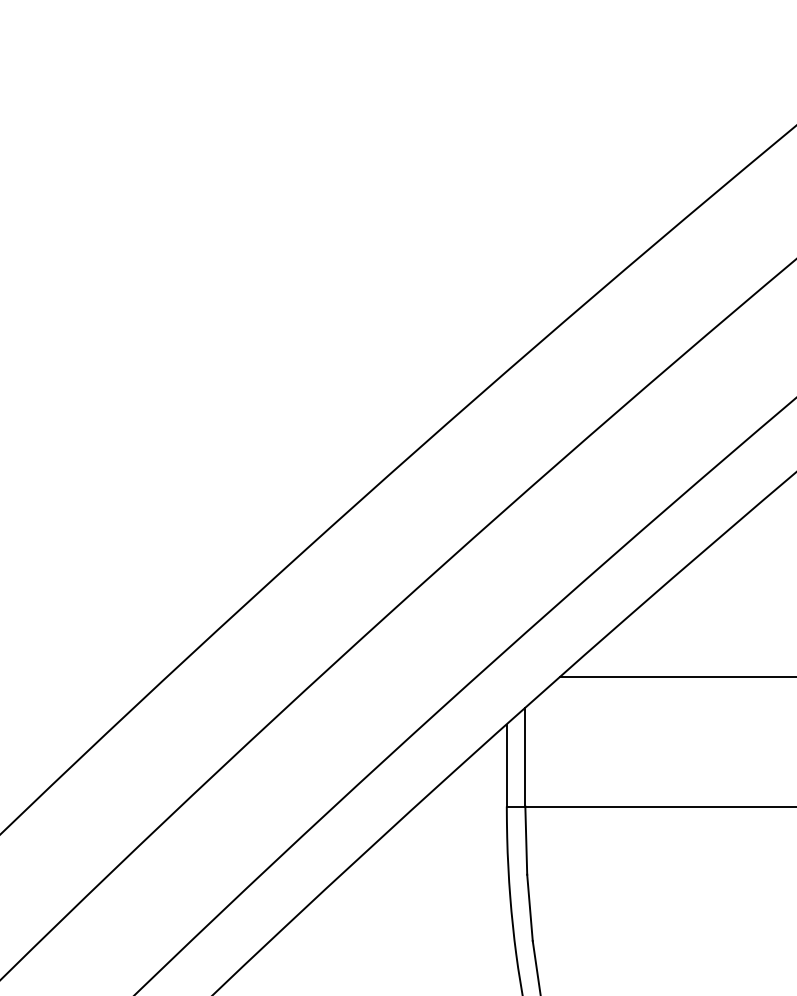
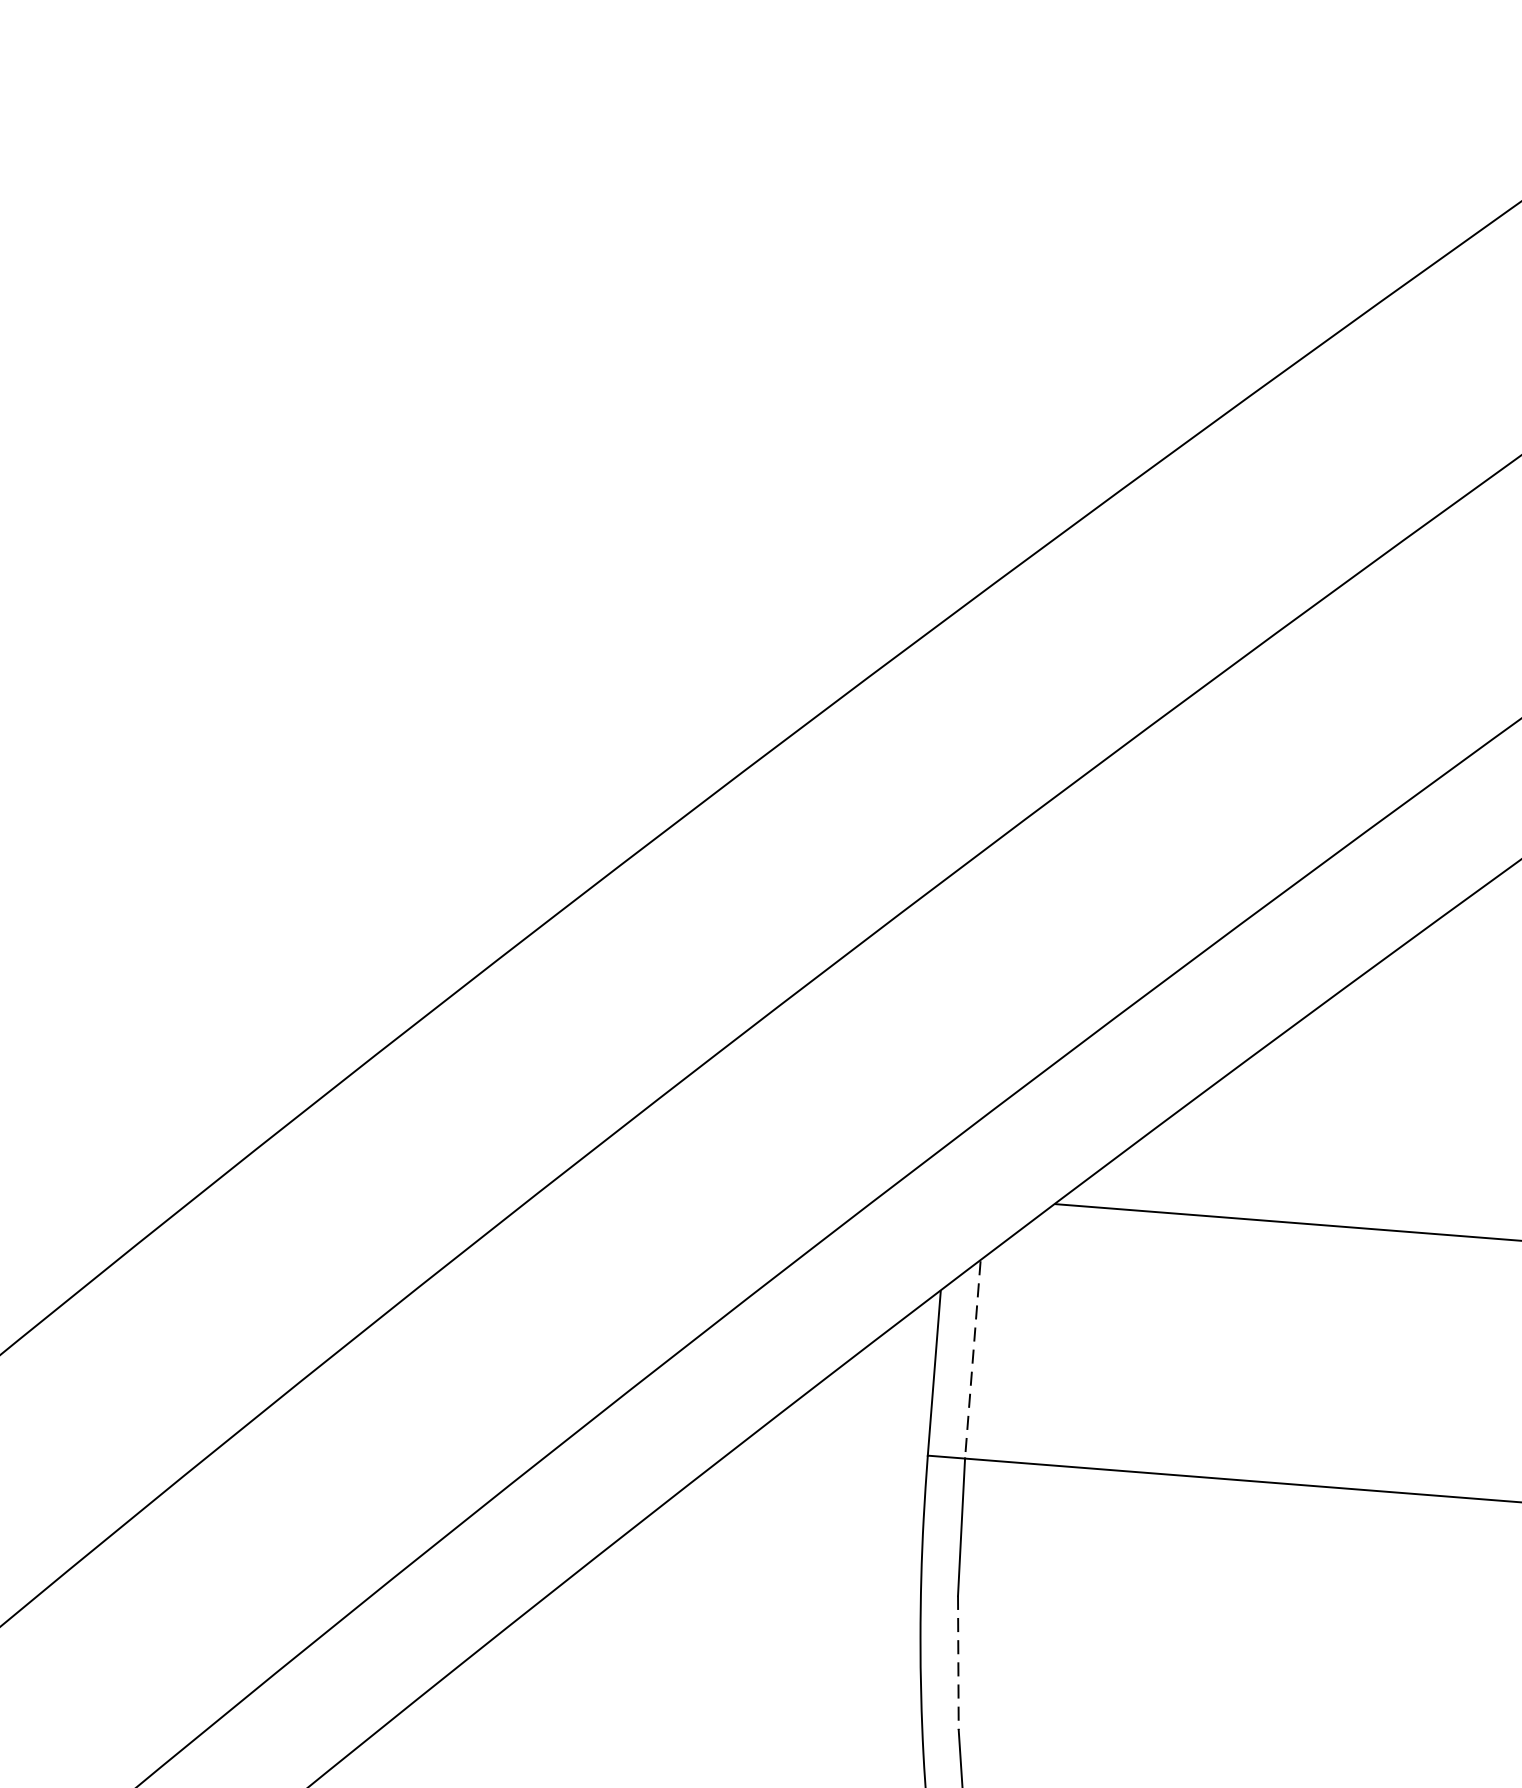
line: (525, 757) -> (973, 1360), solid -> dashed
line: (530, 908) -> (959, 1664), solid -> dashed

